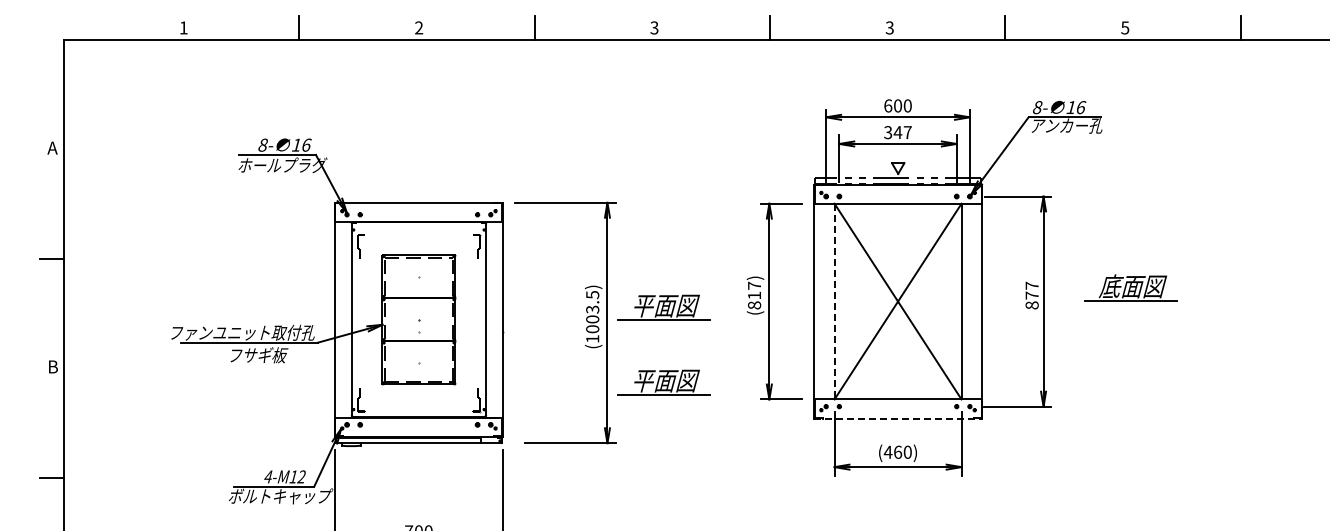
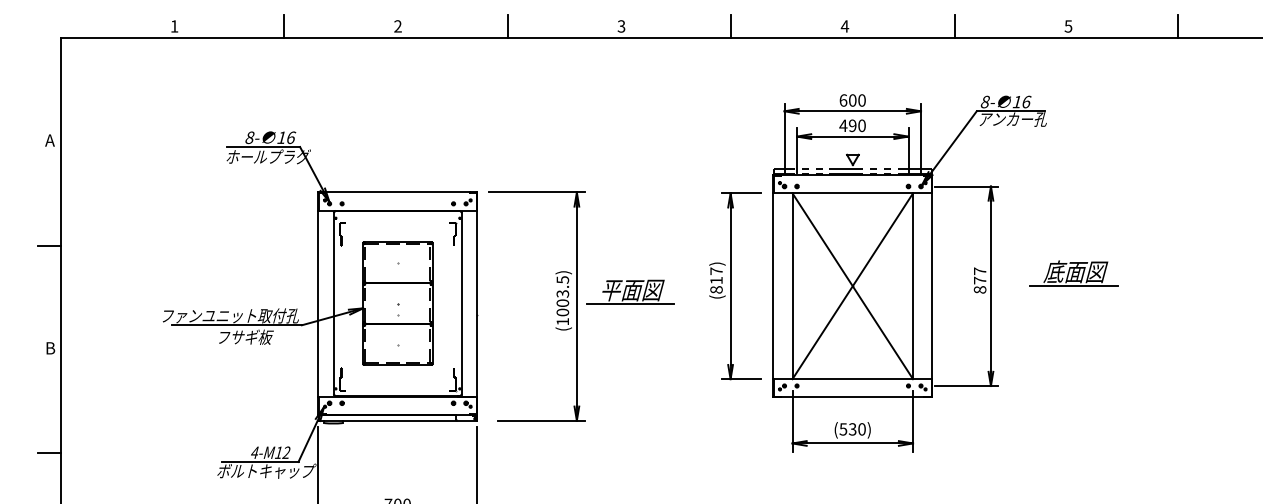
text: (889, 27) -> (844, 26), 3 -> 4
text: (897, 132) -> (852, 125), 347 -> 490
line: (834, 301) -> (792, 286), dashed -> solid
part: (663, 382) -> (630, 363), removed
line: (898, 418) -> (853, 397), dashed -> solid
text: (892, 451) -> (847, 428), (460) -> (530)

